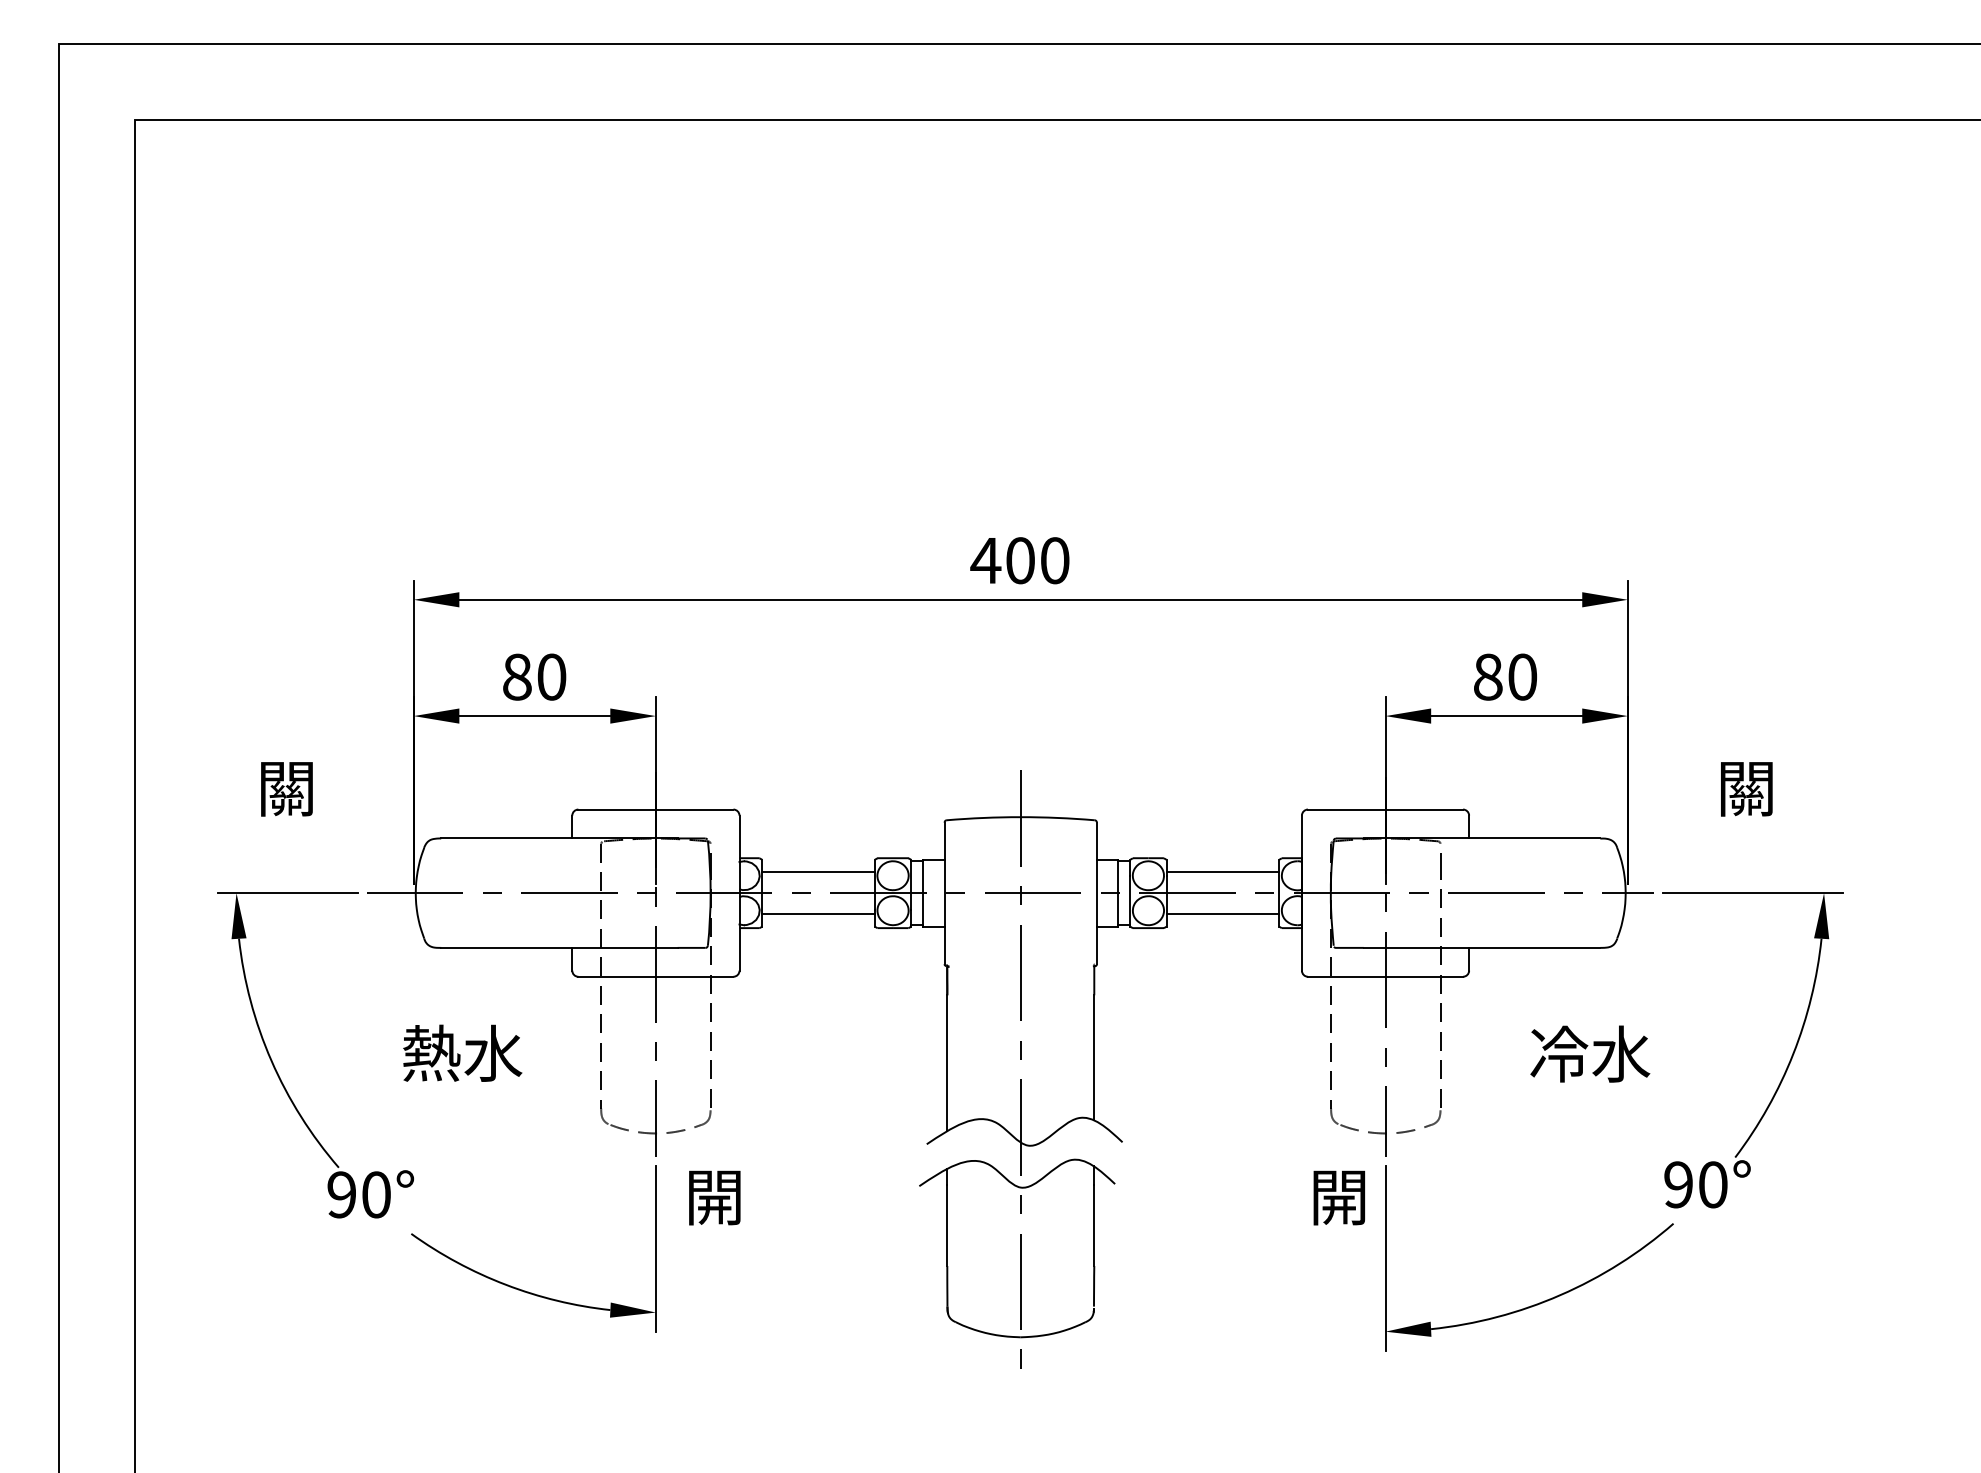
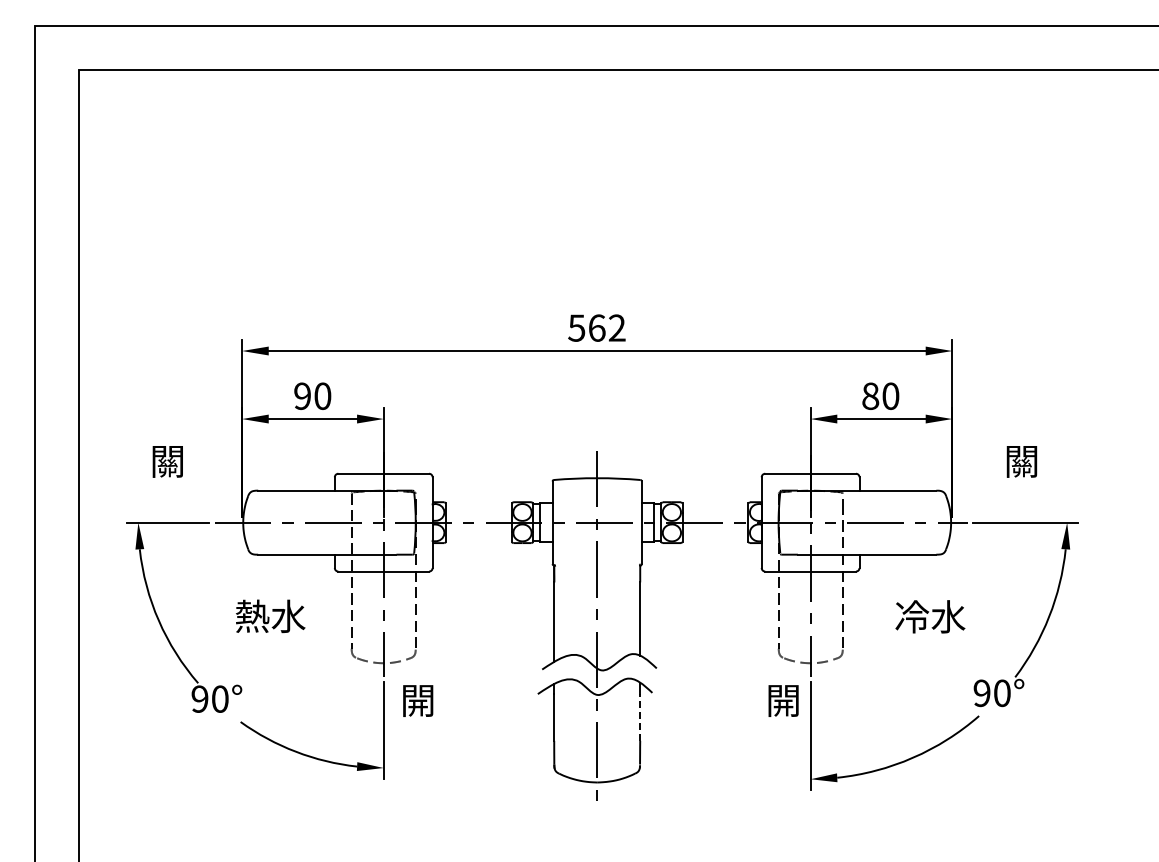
text: (1019, 559) -> (596, 327), 400 -> 562
text: (517, 675) -> (302, 395), 80 -> 90
line: (817, 872) -> (478, 510), removed
line: (1222, 872) -> (715, 510), removed
line: (817, 913) -> (478, 534), removed
line: (1222, 913) -> (715, 534), removed
line: (1094, 1226) -> (640, 717), solid -> dashed

